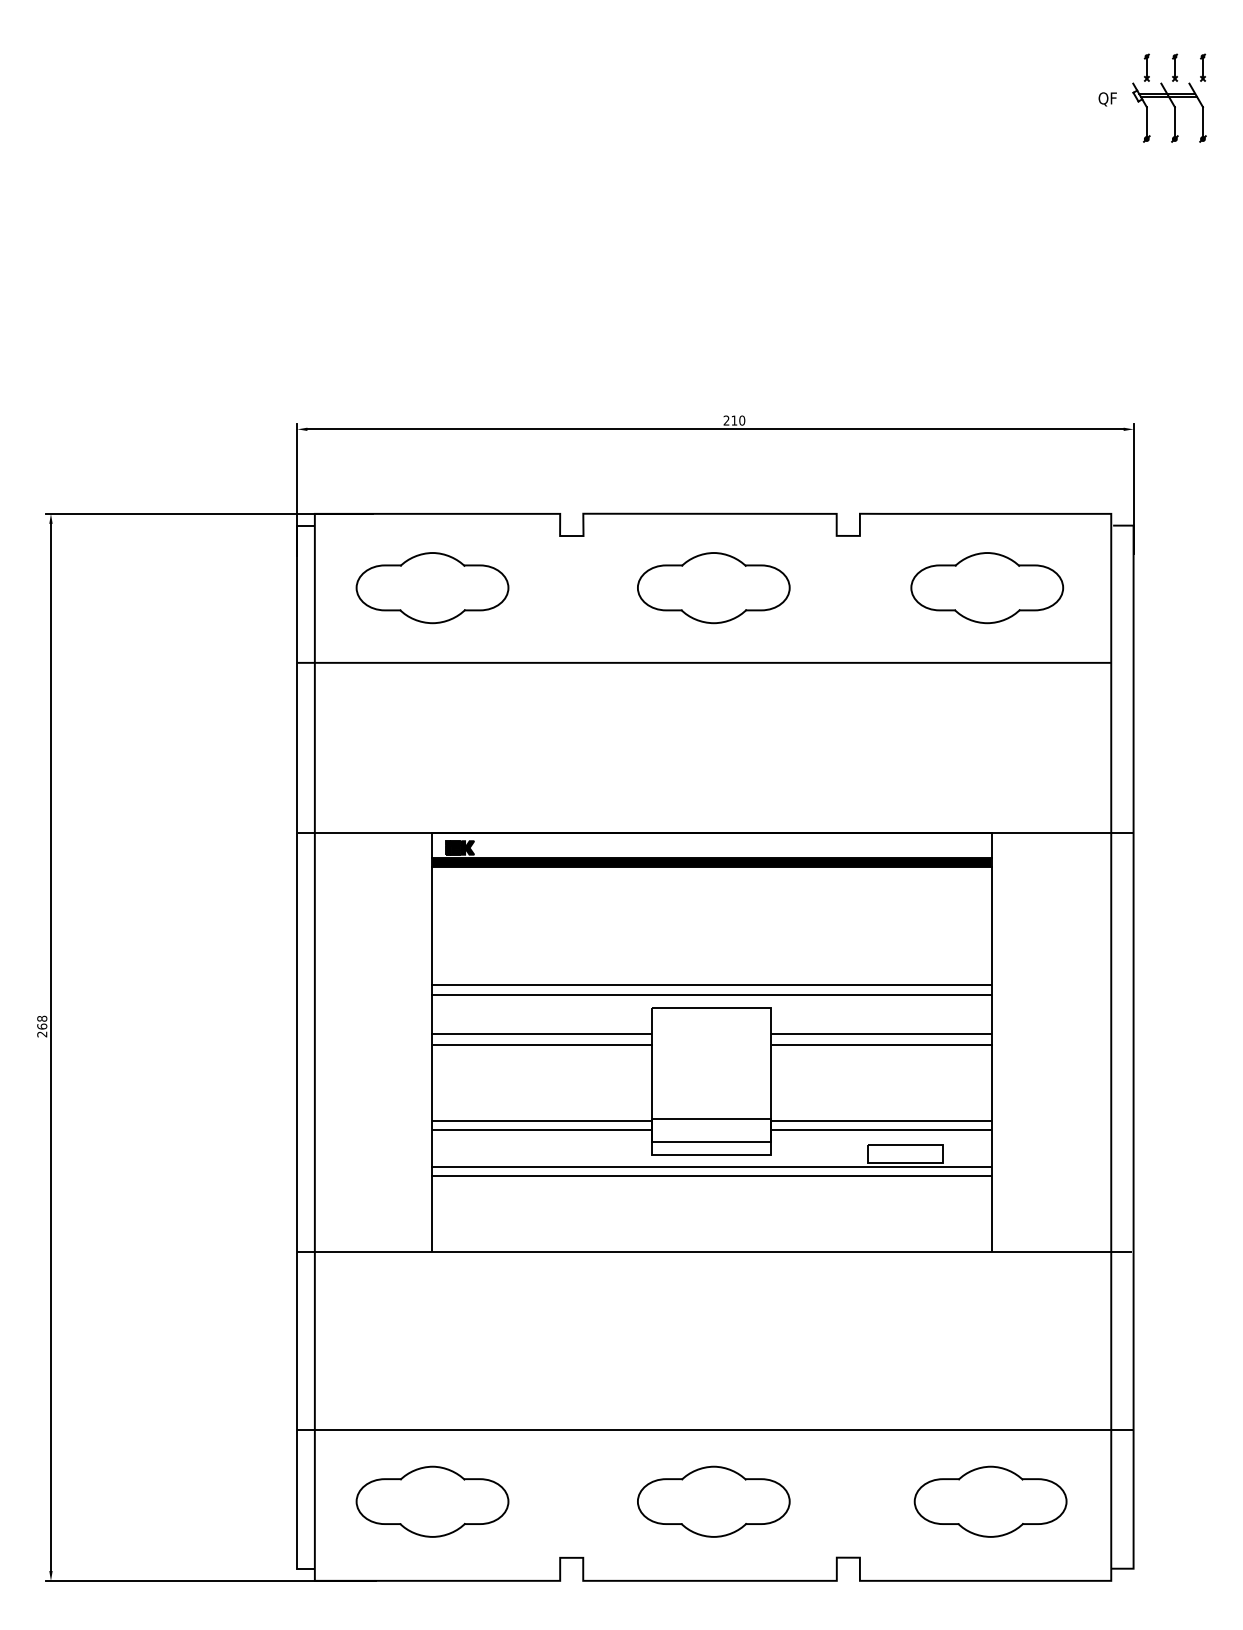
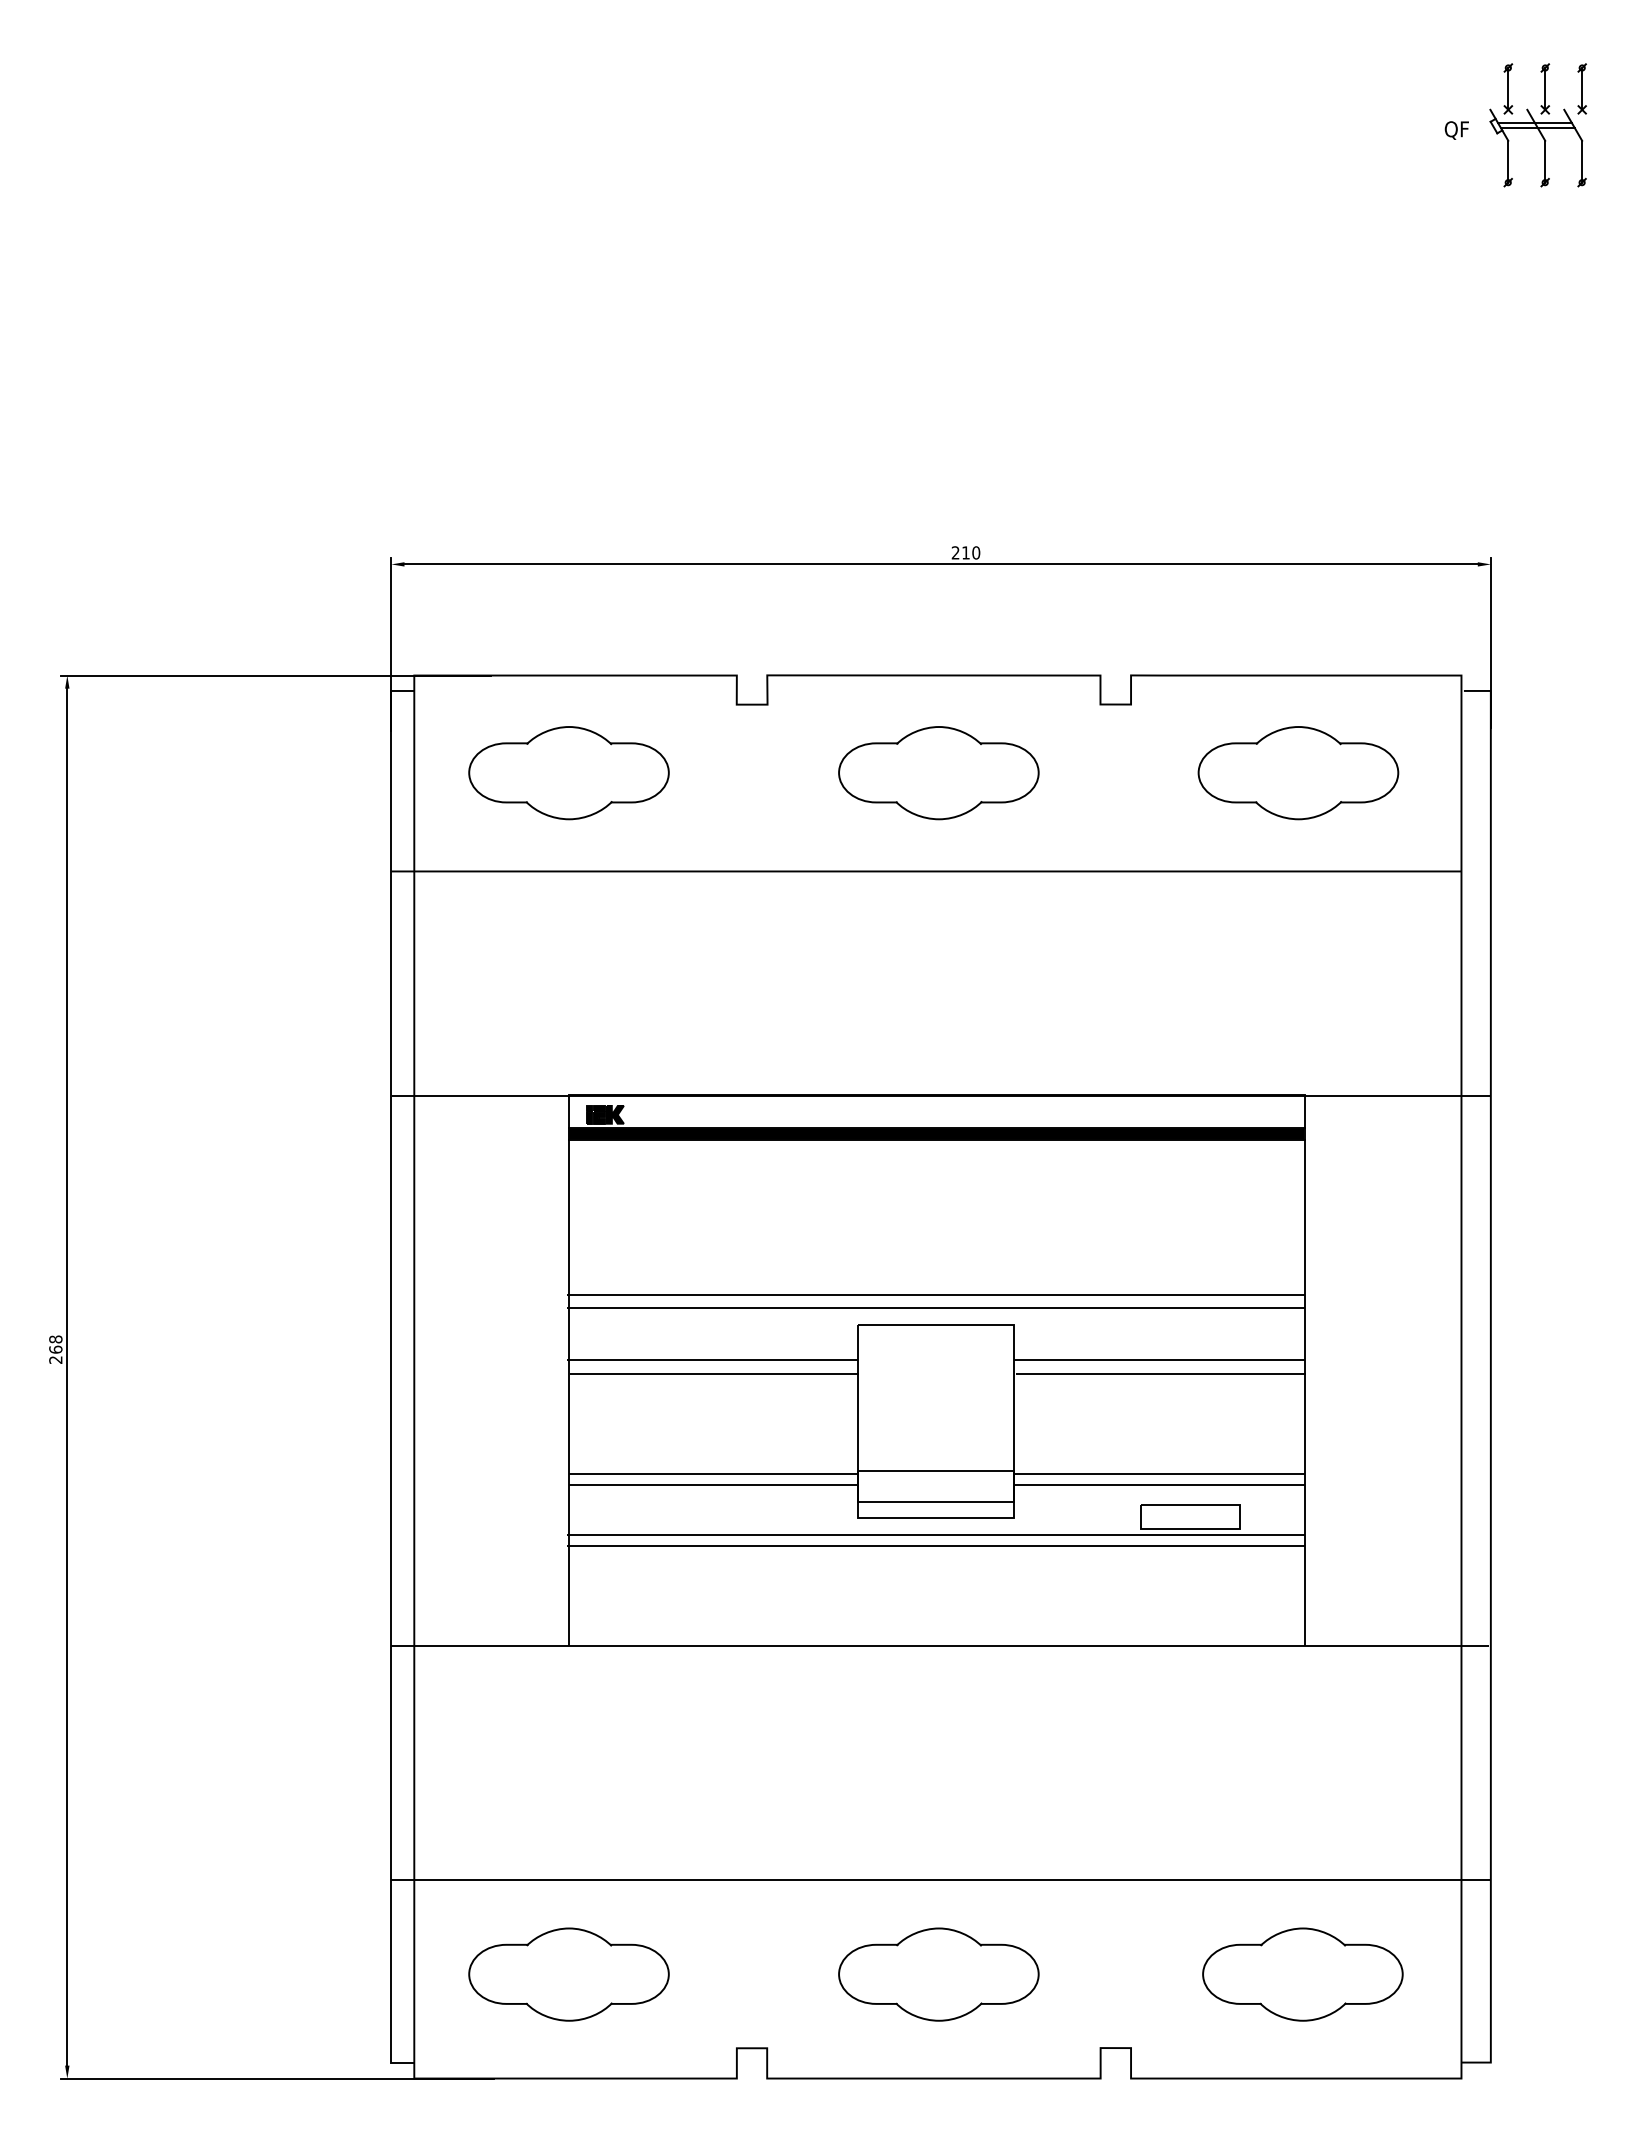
part: (1147, 67) -> (1508, 88), size x1.43
part: (1175, 67) -> (1545, 88), size x1.43
part: (1202, 67) -> (1581, 88), size x1.43

